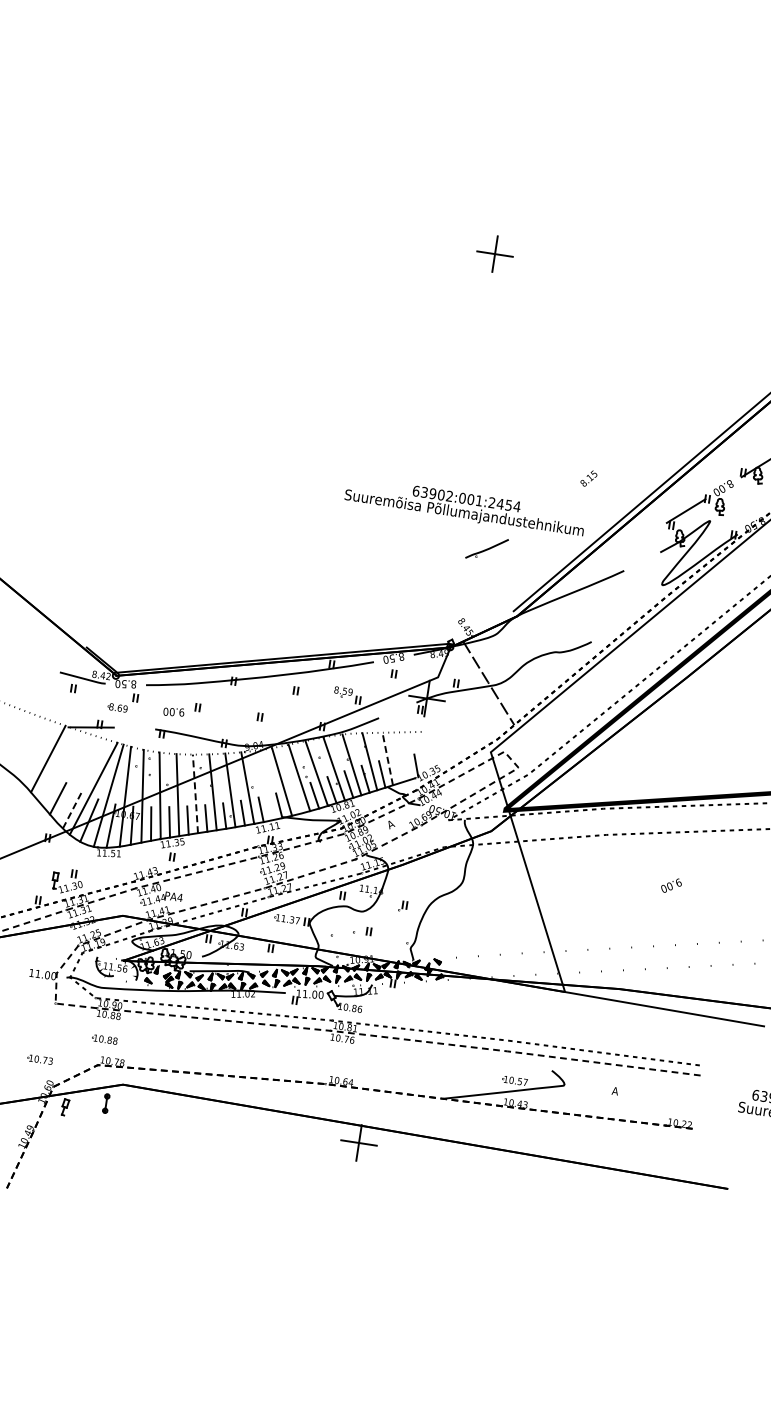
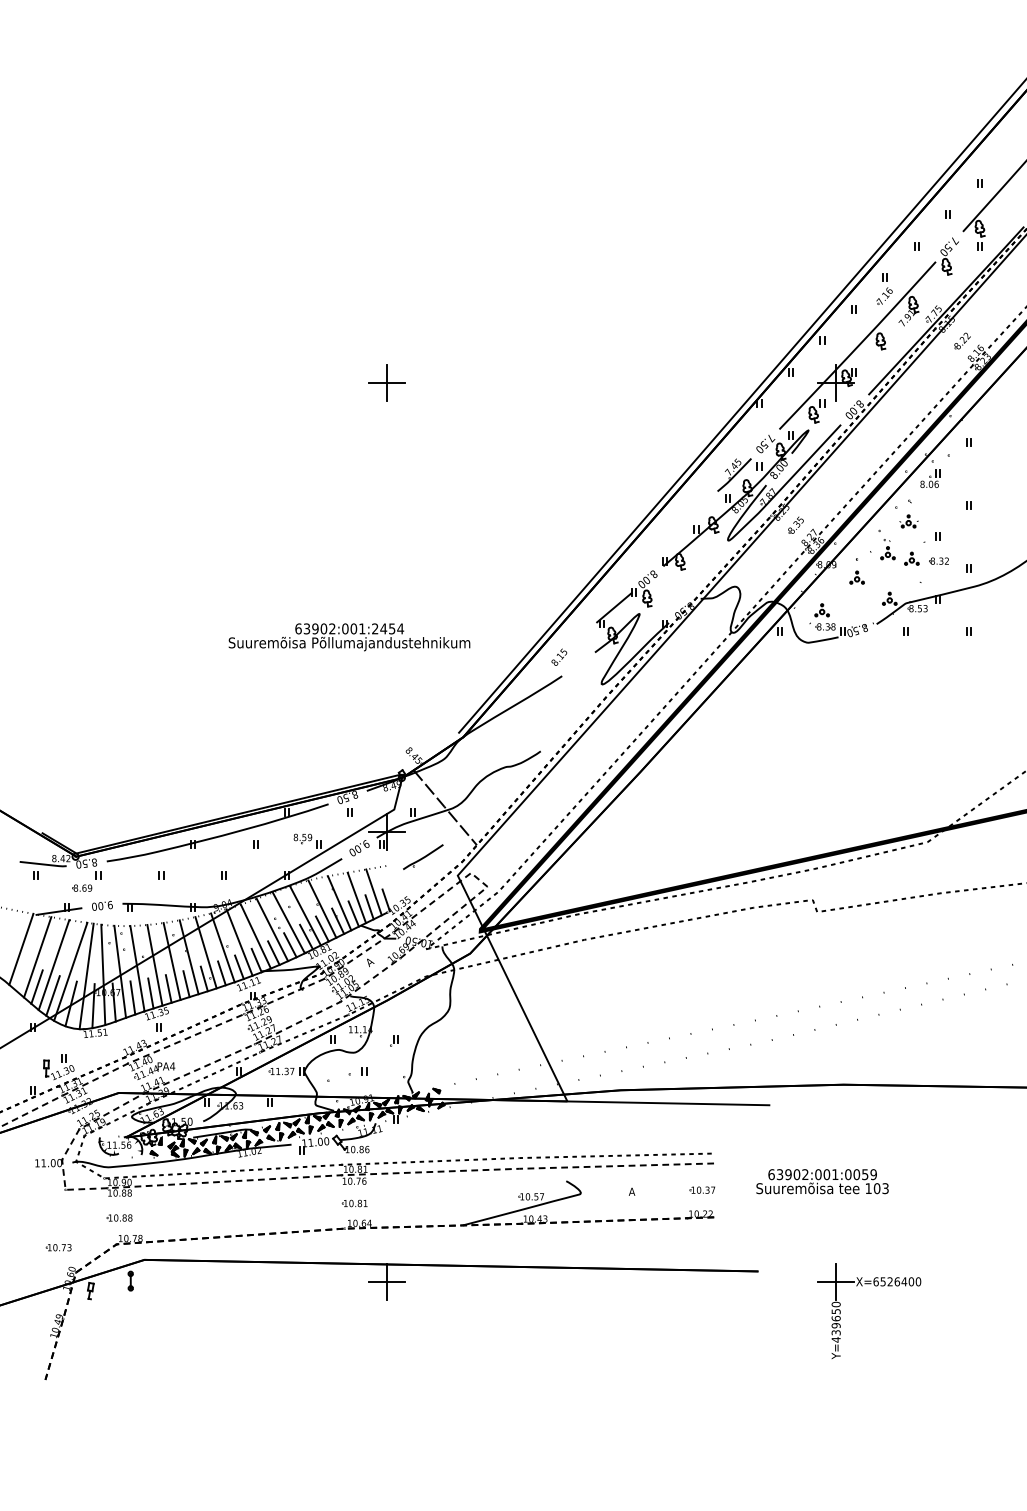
text: (589, 477) -> (559, 656), moved
text: (465, 507) -> (349, 637), moved
part: (487, 548) -> (423, 856), moved
text: (174, 711) -> (102, 905), moved
line: (404, 756) -> (373, 892), added
line: (387, 758) -> (356, 897), dashed -> solid
line: (63, 769) -> (37, 957), added
line: (398, 770) -> (369, 907), added
line: (77, 779) -> (53, 965), added
line: (264, 785) -> (239, 942), added
line: (195, 793) -> (172, 961), dashed -> solid
line: (297, 800) -> (273, 952), added
line: (73, 809) -> (53, 995), dashed -> solid
text: (671, 885) -> (359, 848), moved
part: (339, 1060) -> (354, 1203), added
part: (685, 1099) -> (702, 1189), added

